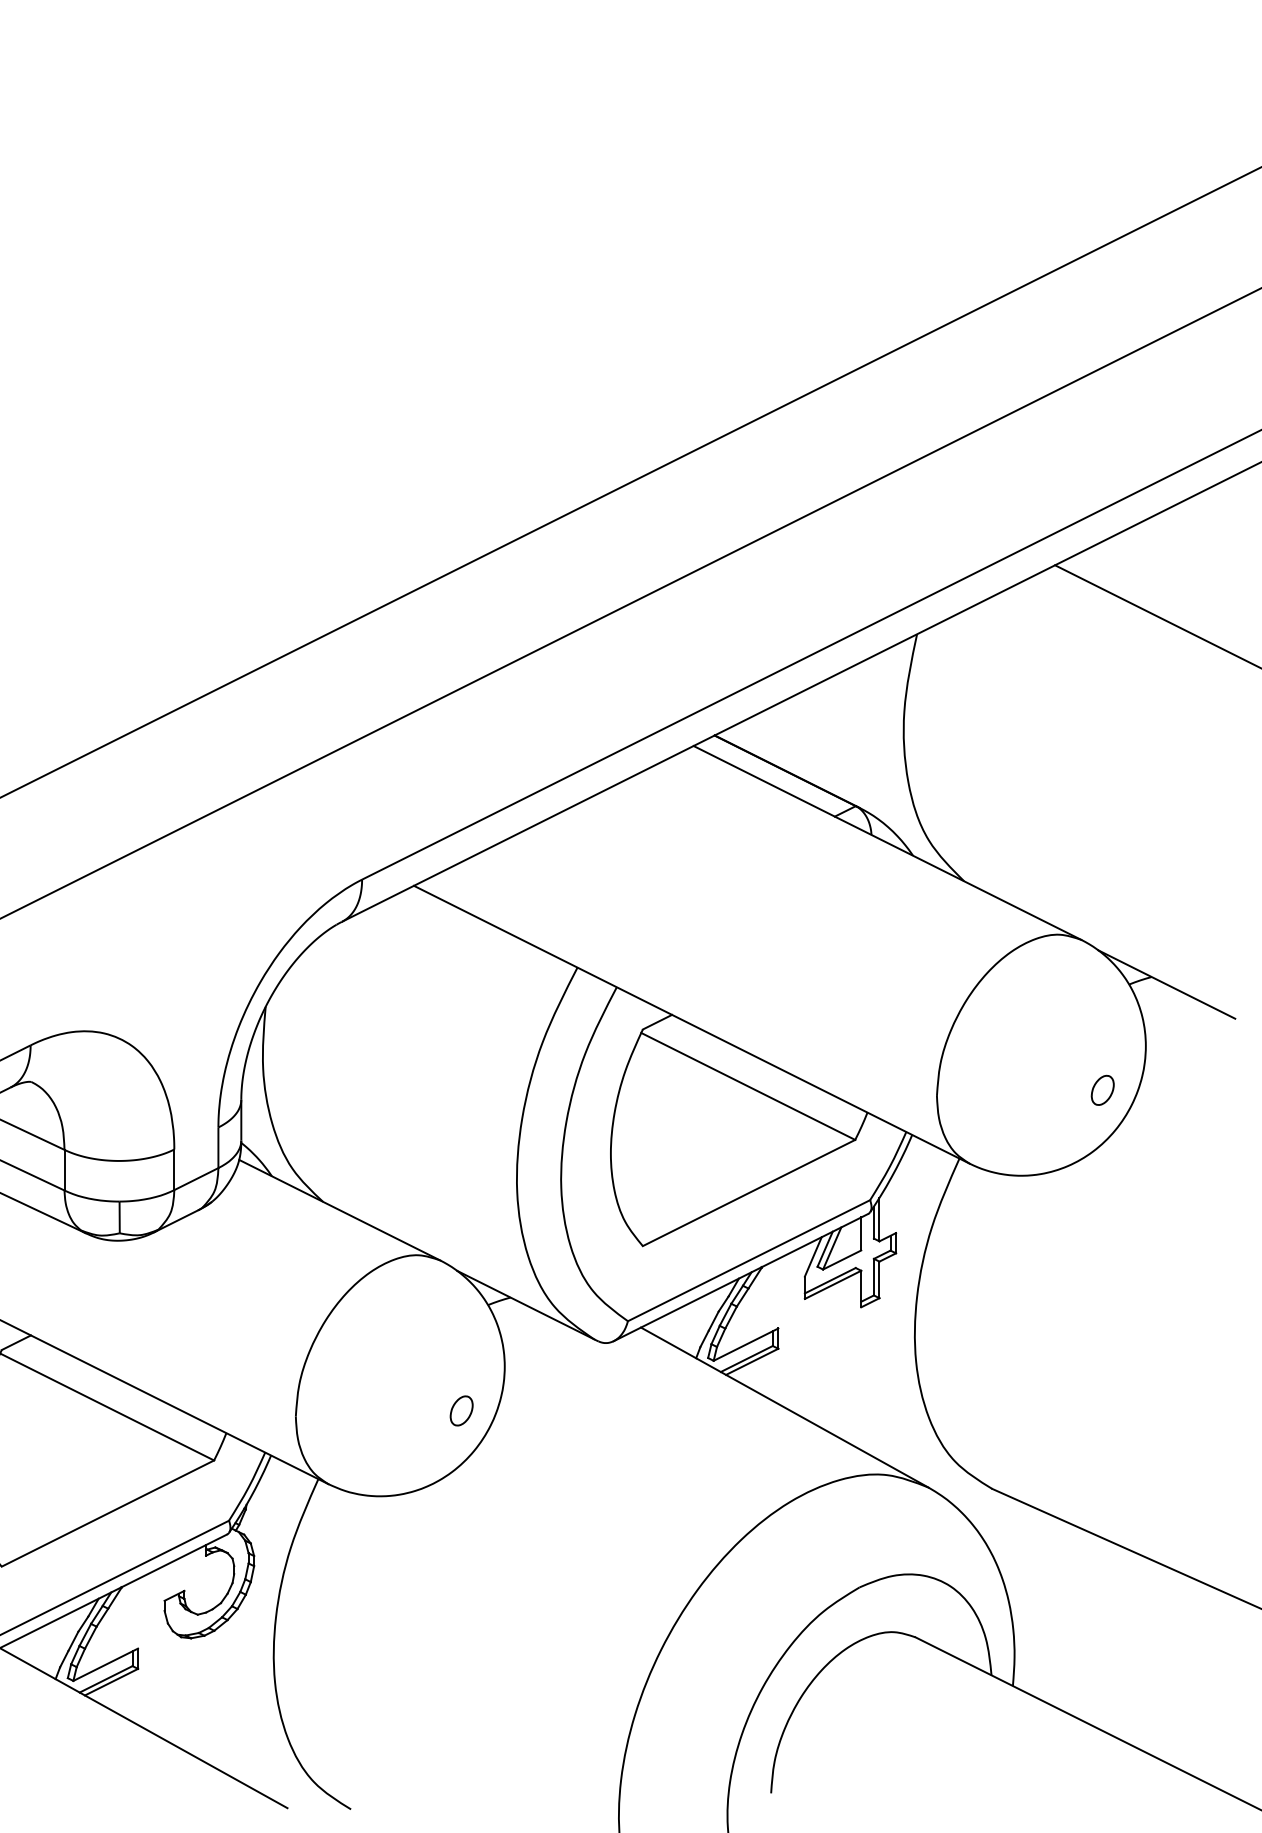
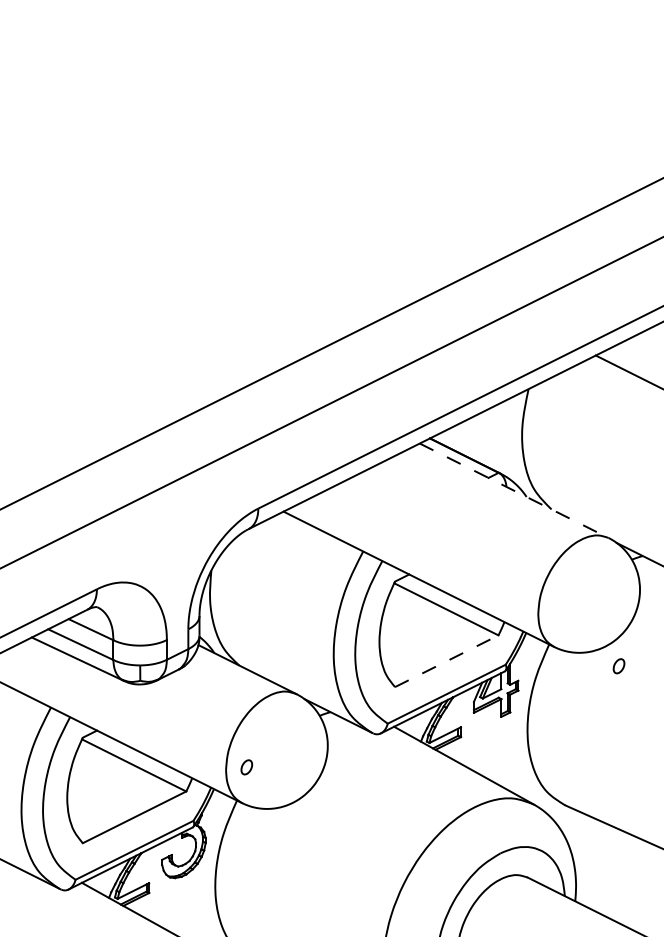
line: (888, 842) -> (514, 490), solid -> dashed
part: (1101, 1090) -> (618, 666), moved
line: (748, 1193) -> (446, 661), solid -> dashed
part: (461, 1411) -> (246, 767), moved

